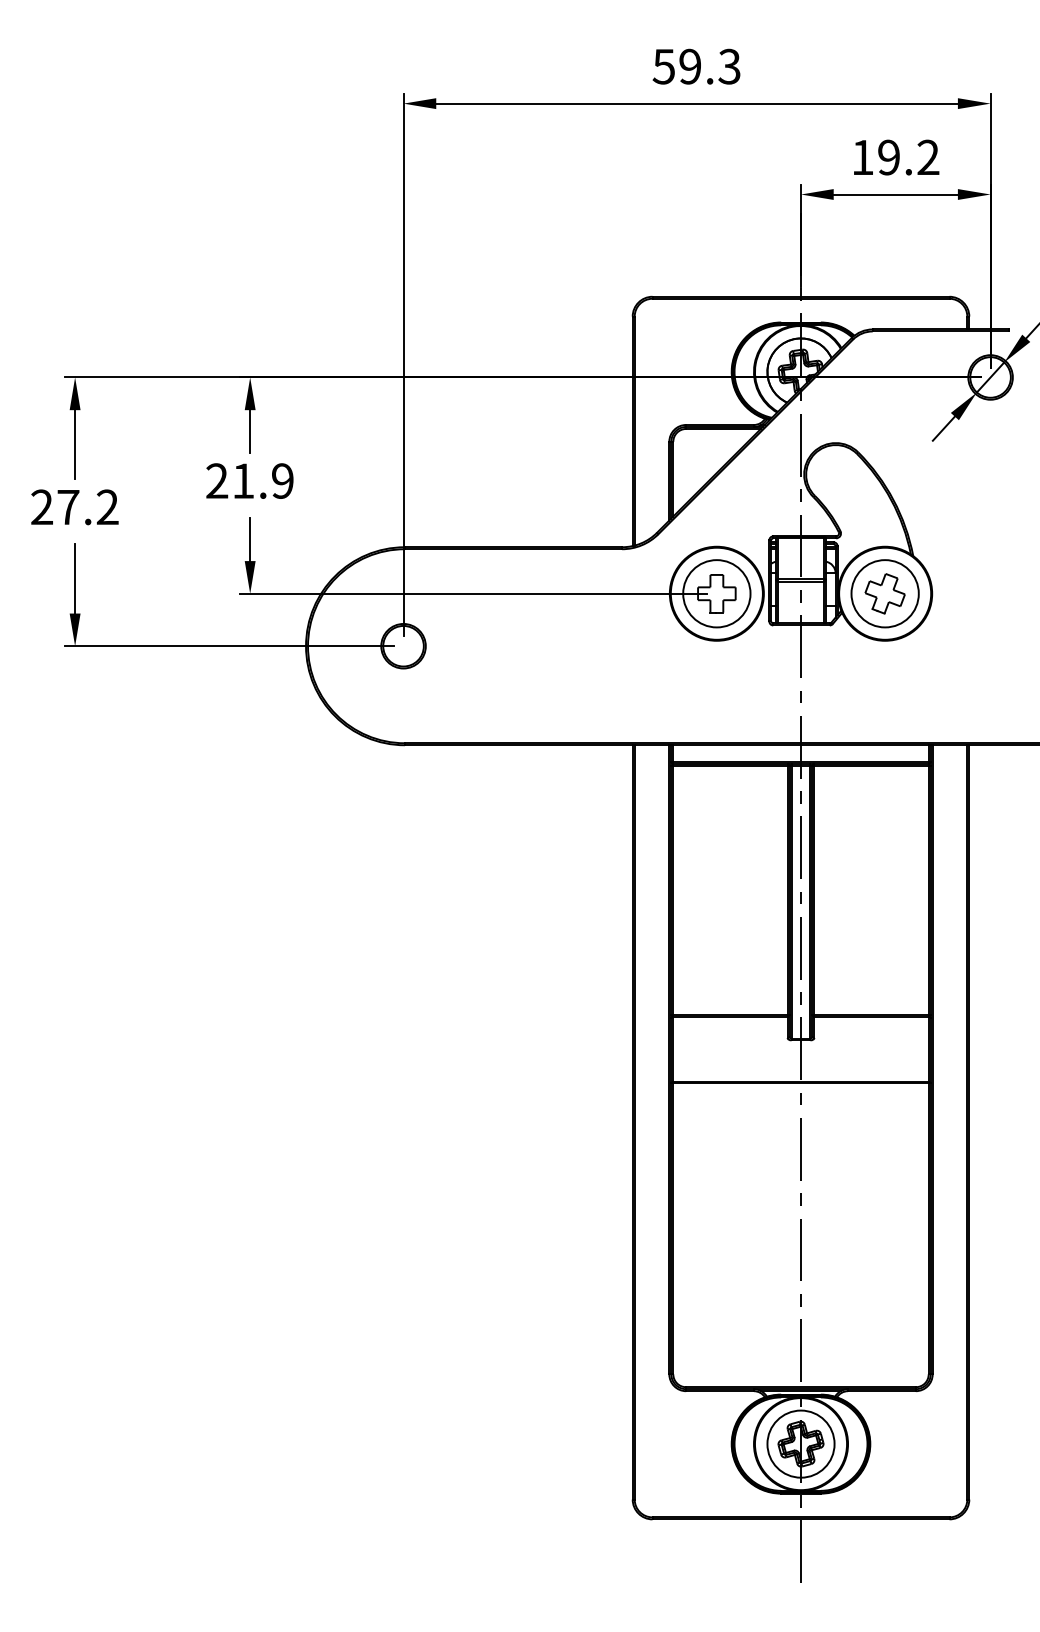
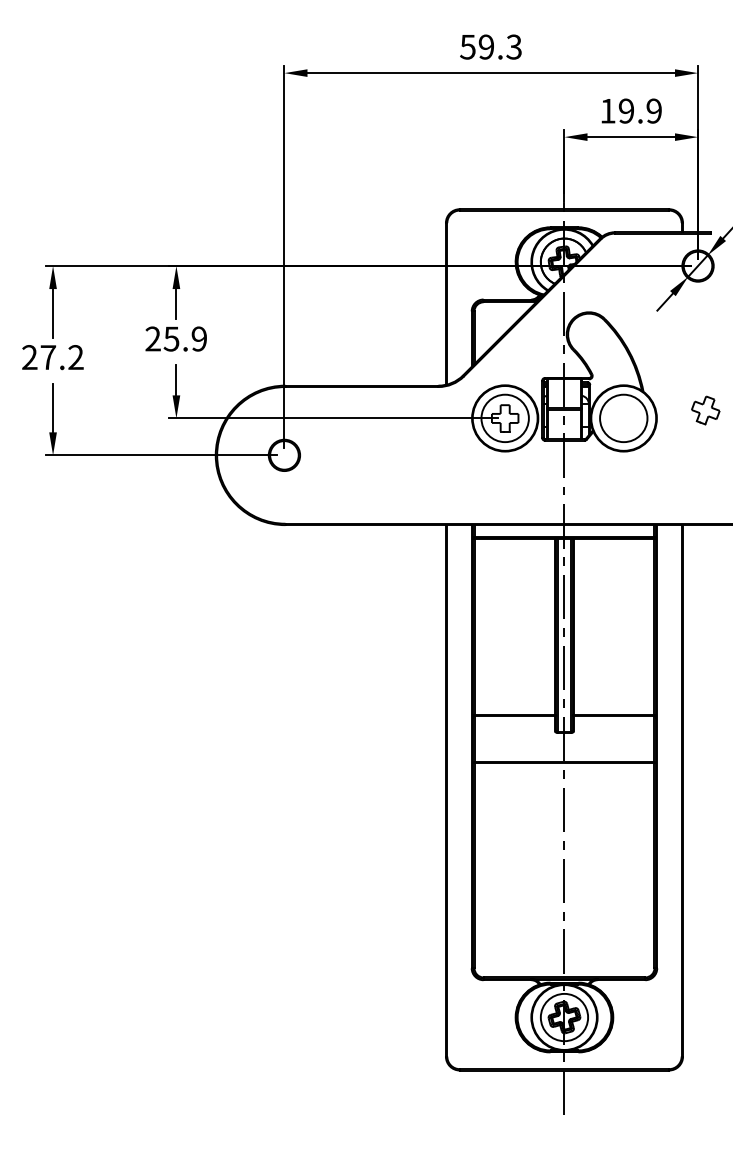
text: (927, 158) -> (653, 111), 19.2 -> 19.9
text: (243, 480) -> (171, 338), 21.9 -> 25.9
part: (884, 593) -> (705, 410), moved

